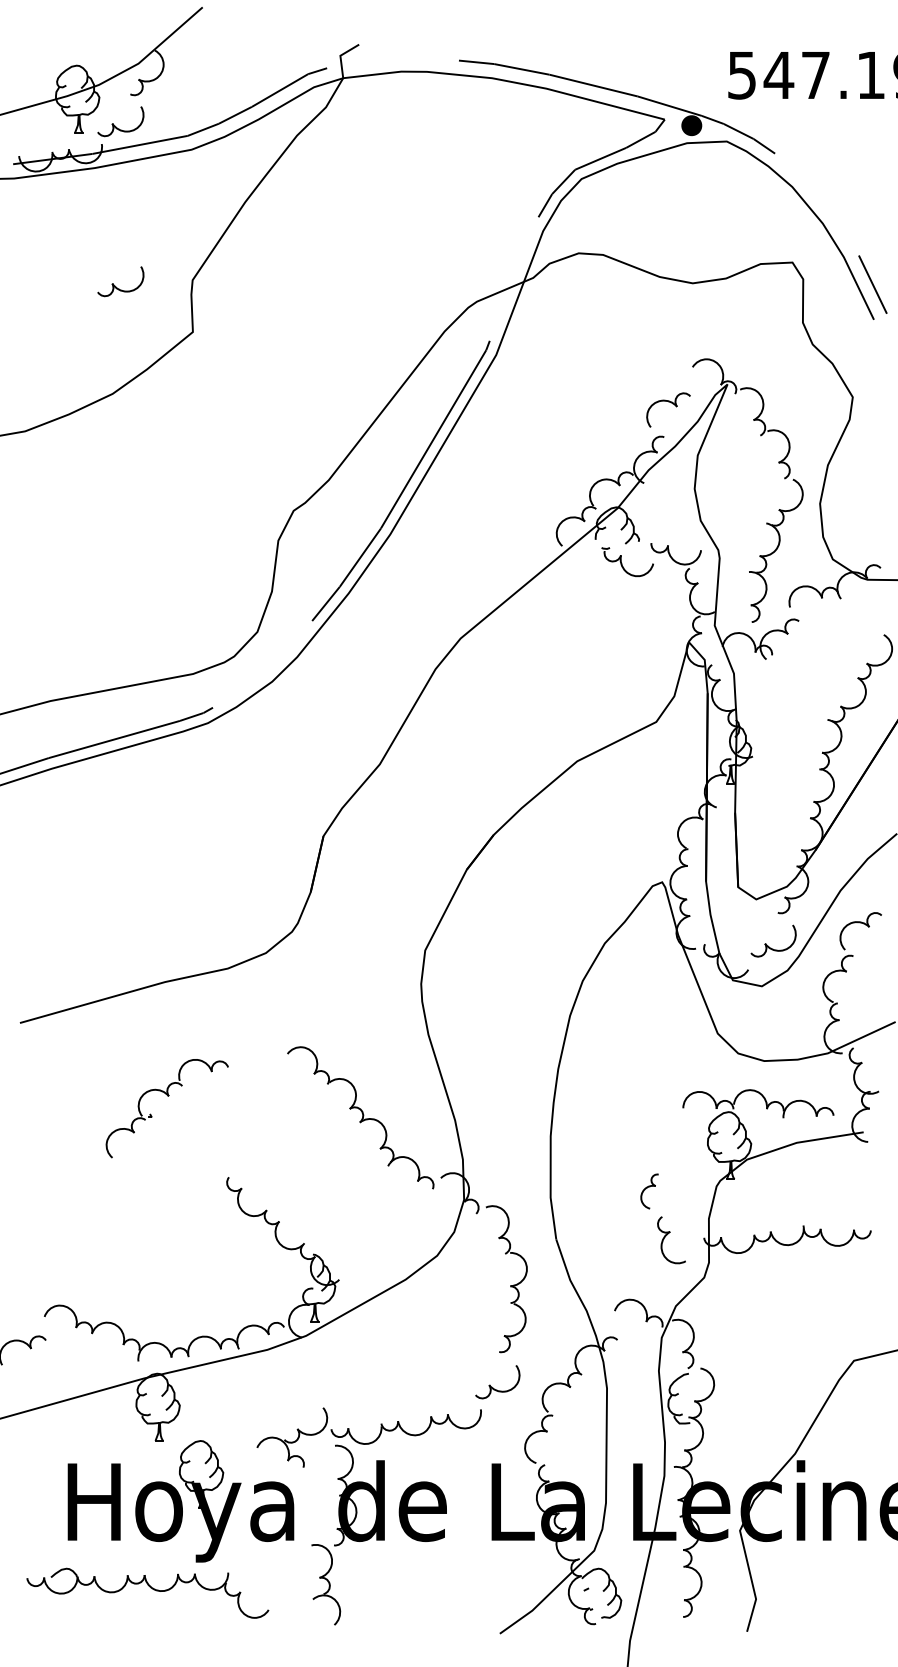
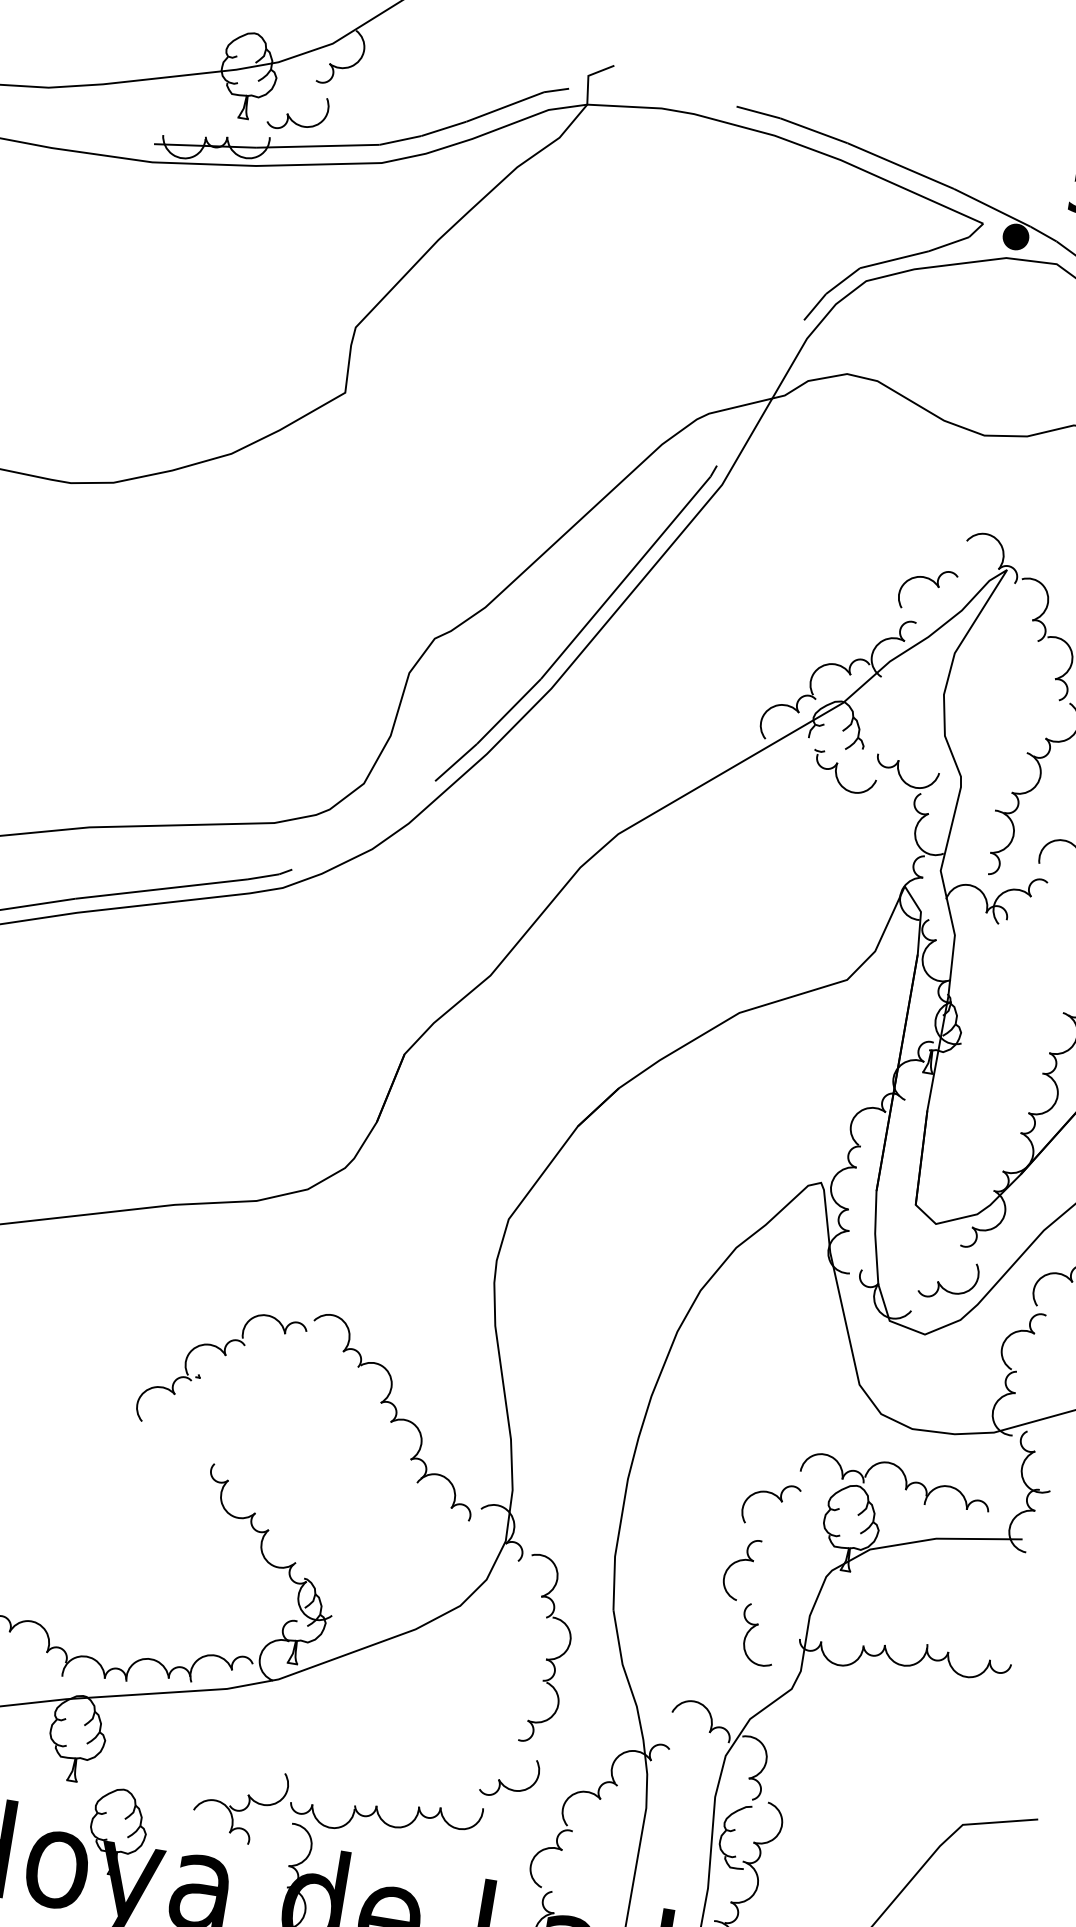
part: (115, 285) -> (257, 318), removed
part: (167, 1096) -> (224, 1355), moved
part: (665, 1130) -> (773, 1495), added
part: (649, 1191) -> (740, 1569), size x1.43

